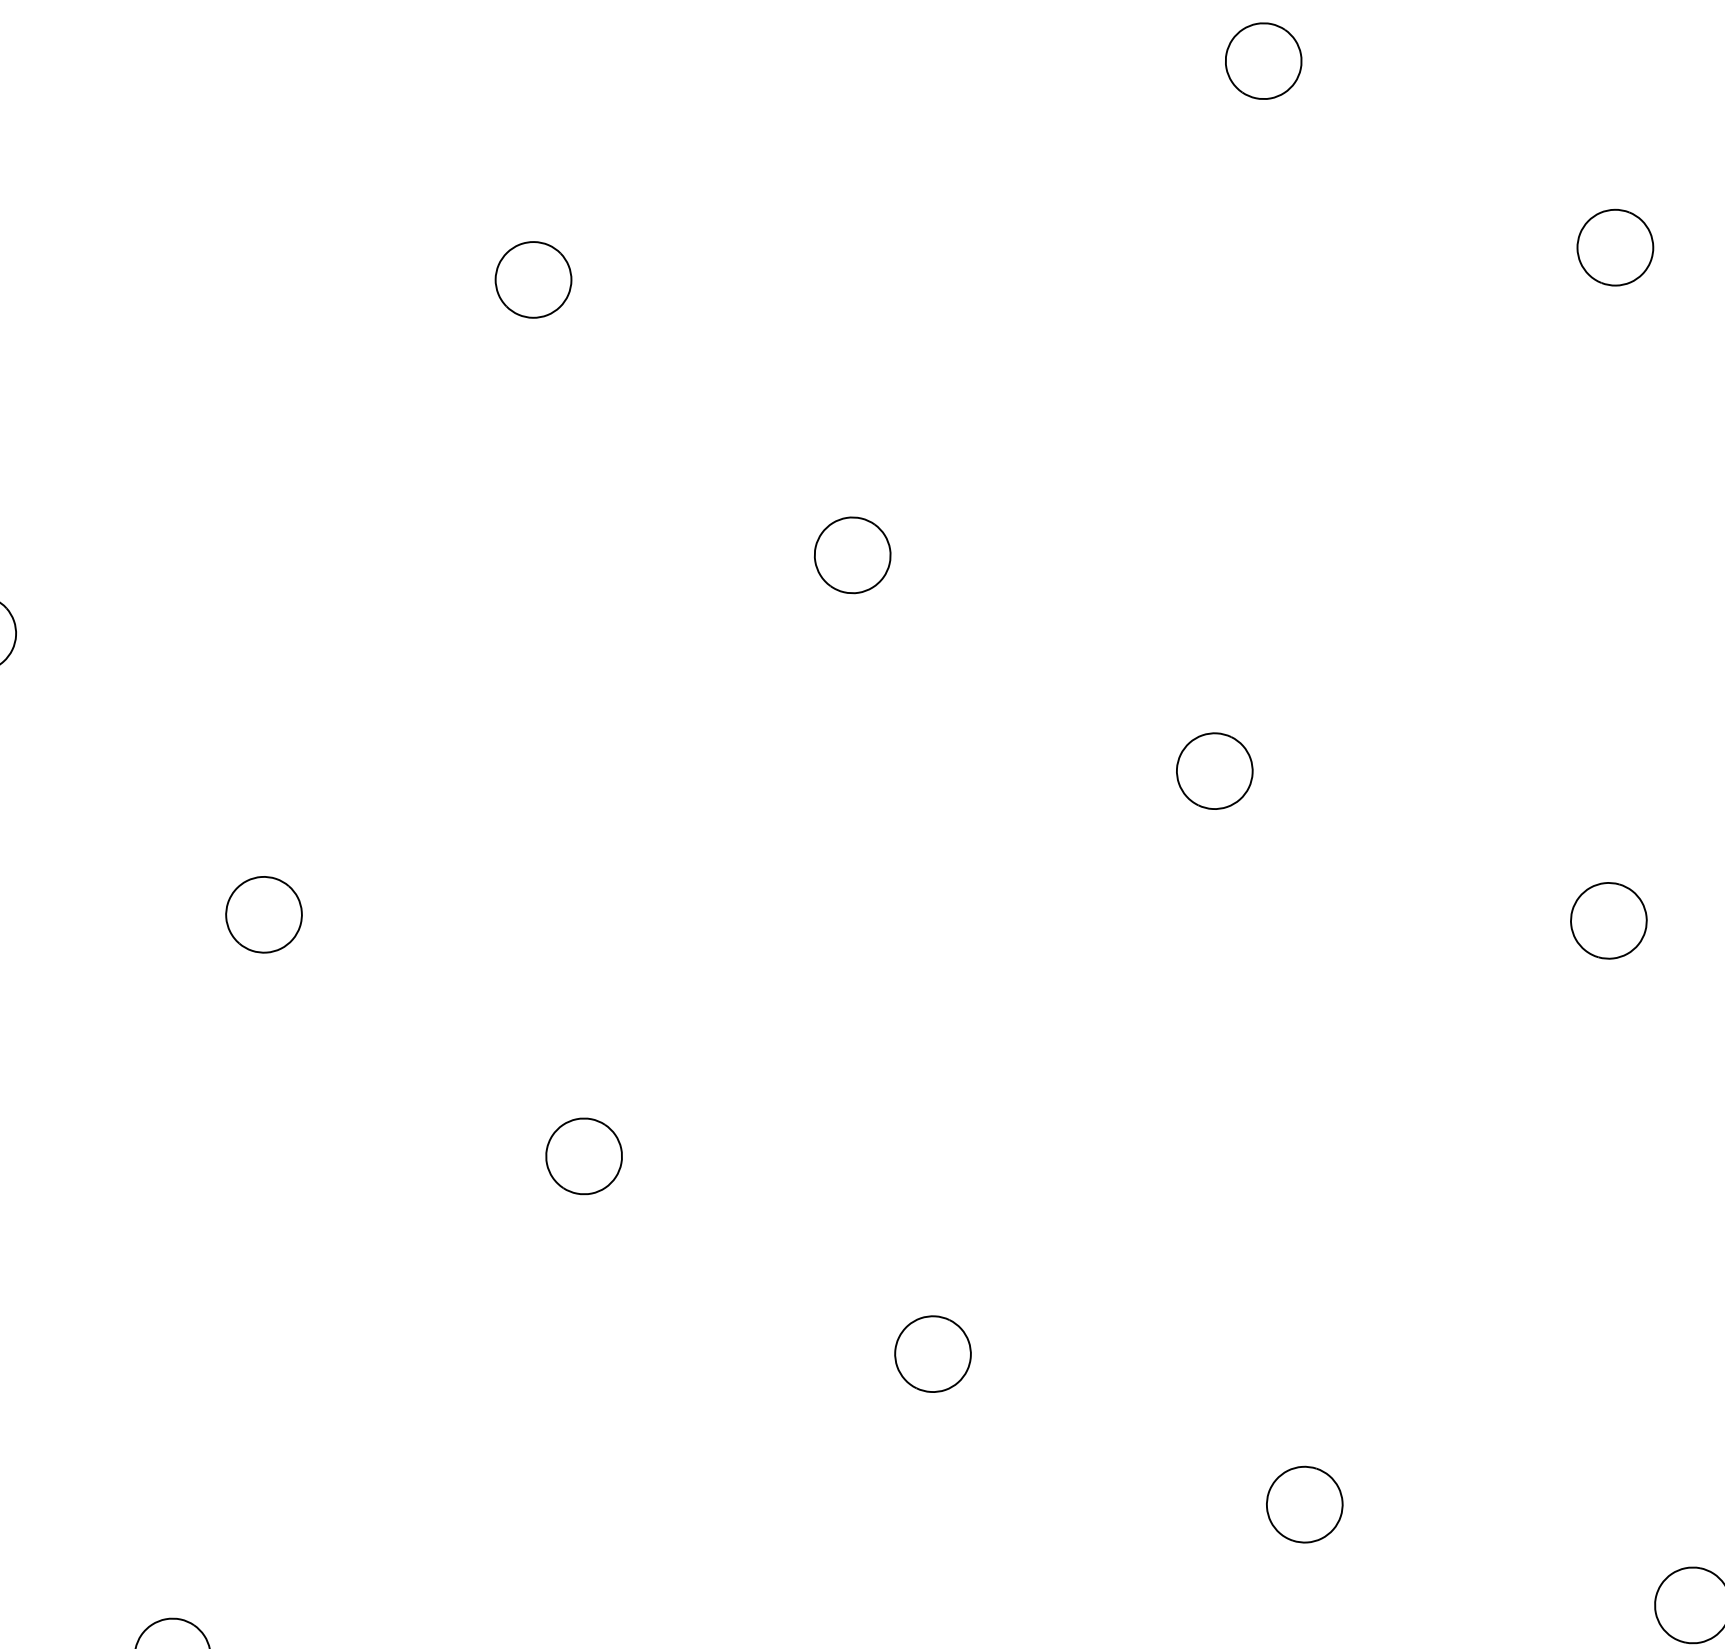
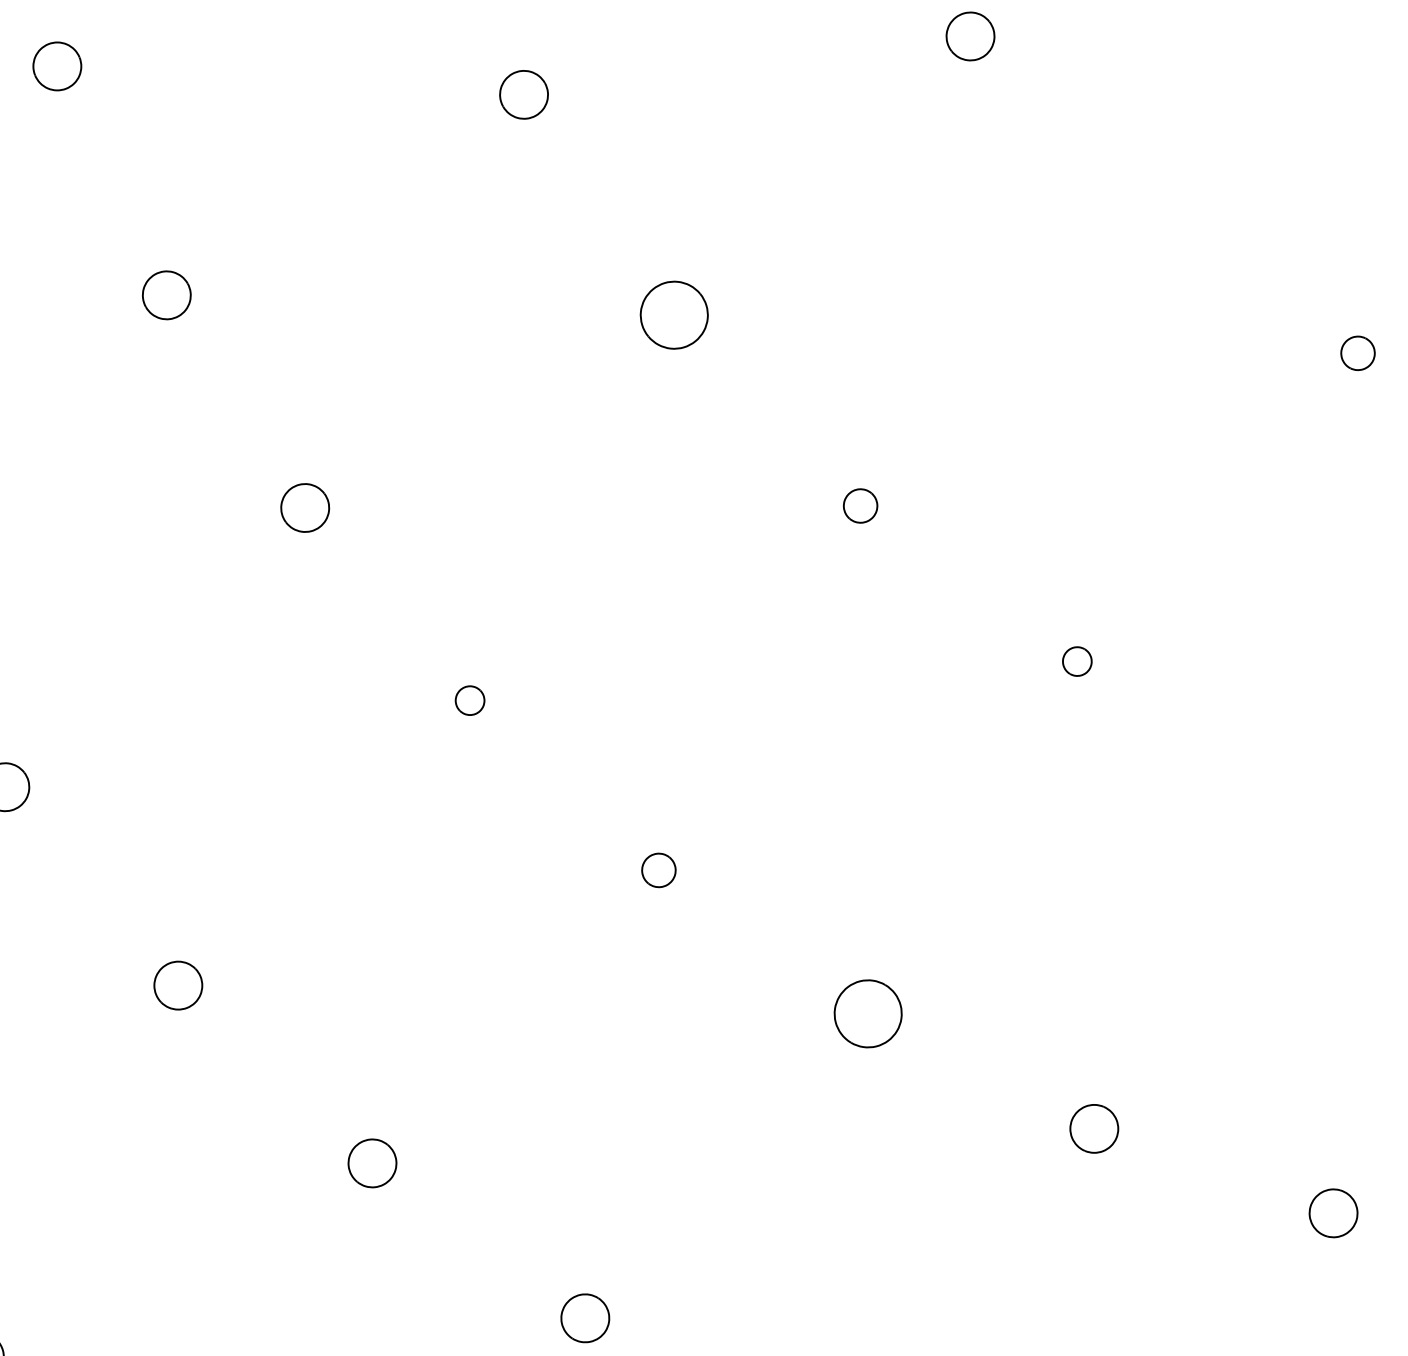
part: (1263, 60) -> (1146, 216), removed
part: (1614, 248) -> (1357, 353), size x0.7
part: (533, 278) -> (674, 314), size x1.4
part: (852, 554) -> (860, 505), size x0.7
part: (1215, 770) -> (1077, 661), size x0.6
part: (262, 914) -> (469, 700), size x0.6
part: (1608, 921) -> (1317, 777), removed
part: (583, 1156) -> (658, 870), size x0.7
part: (931, 1353) -> (867, 1013), size x1.4

